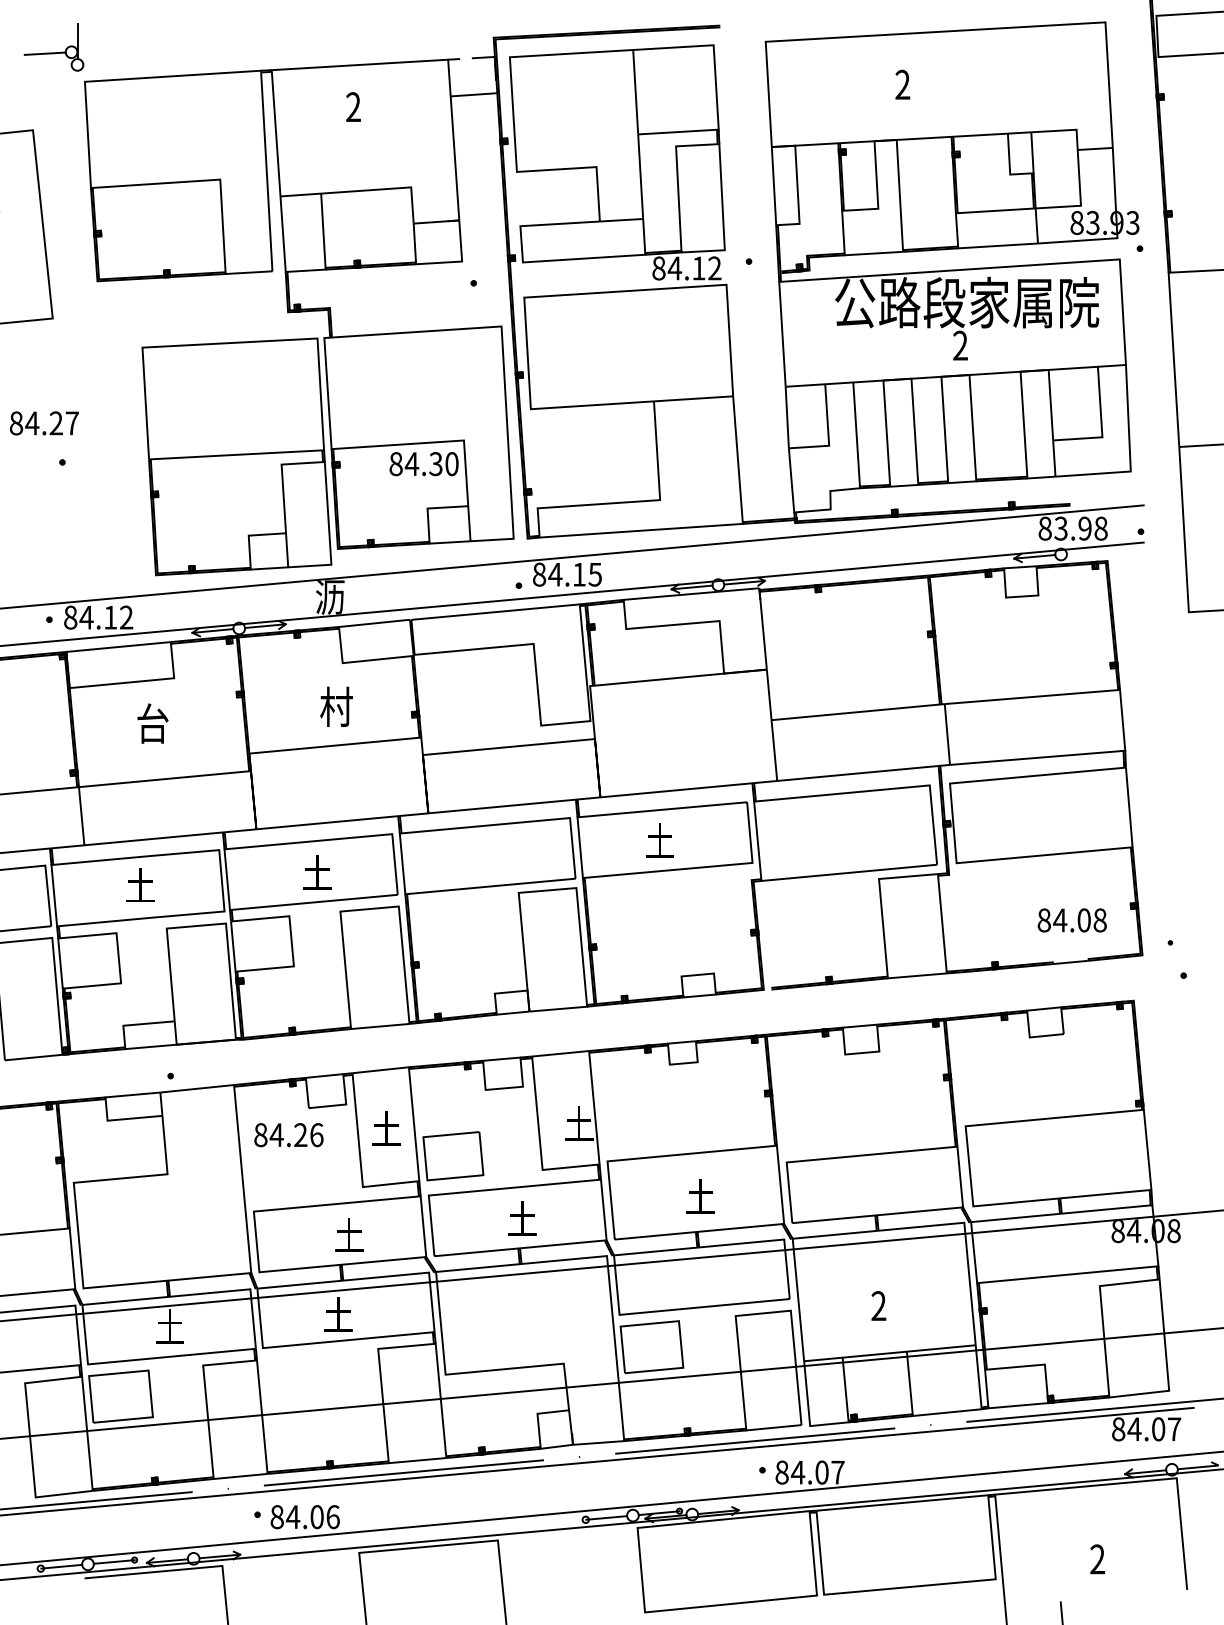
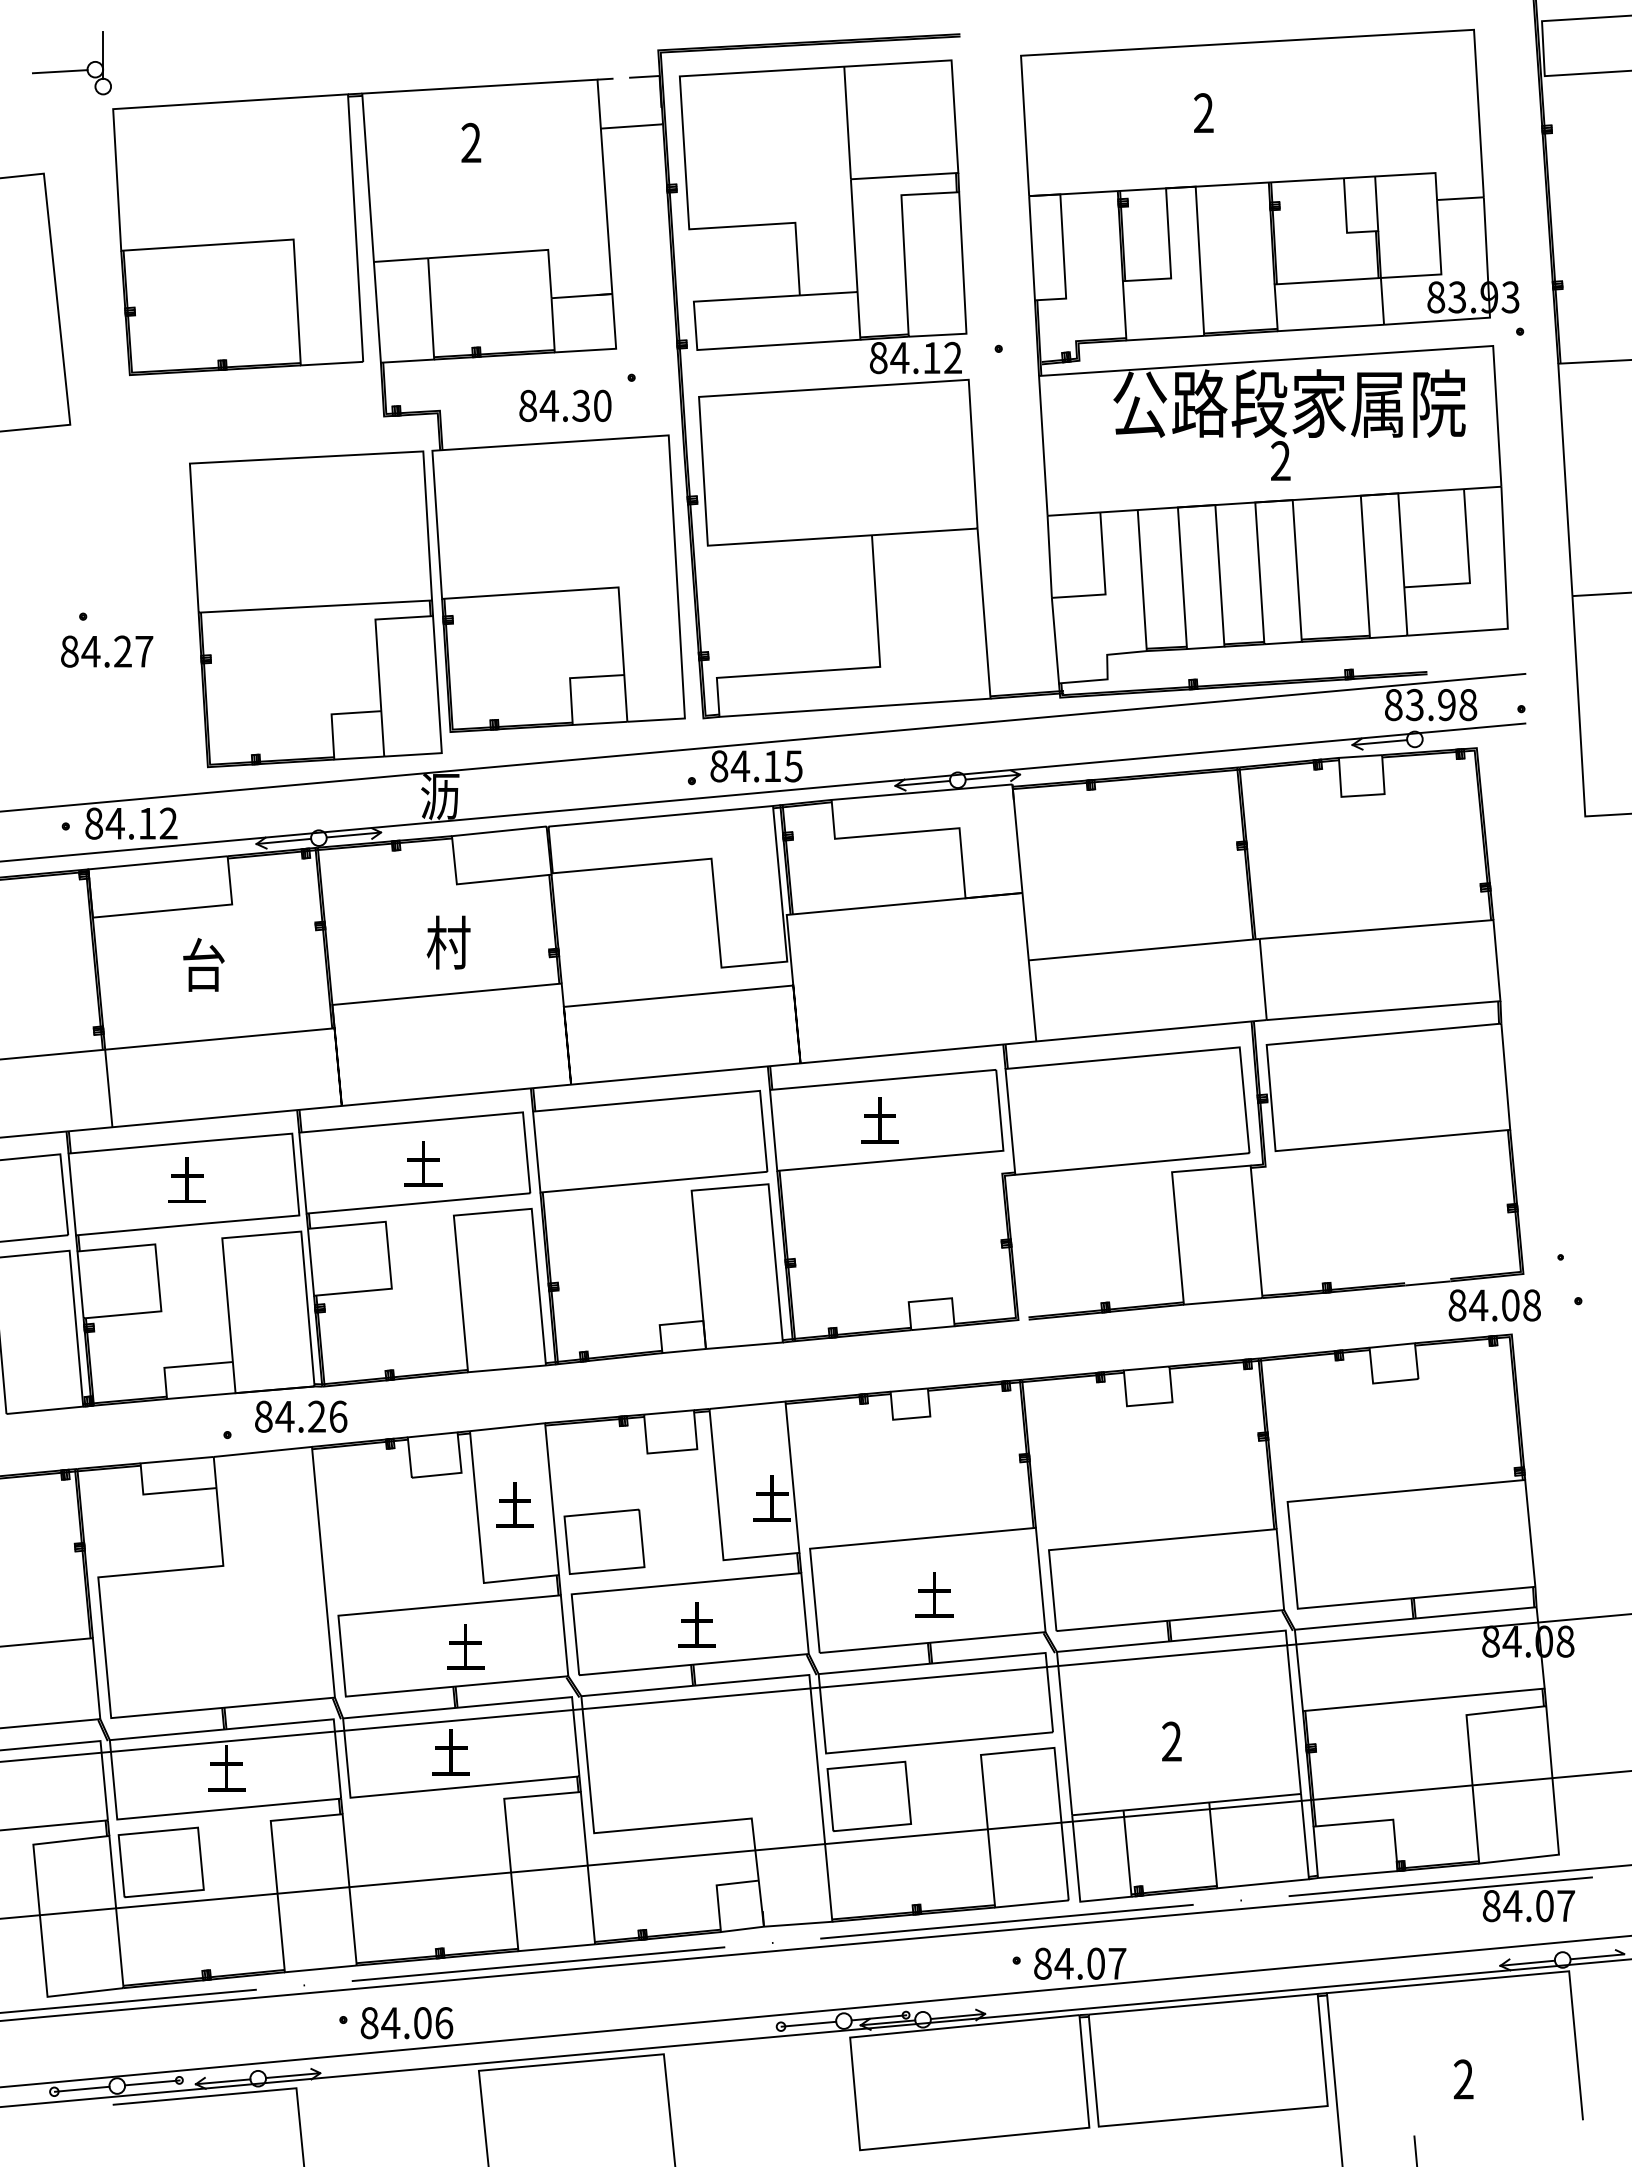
text: (44, 423) -> (107, 651), moved
text: (424, 463) -> (565, 405), moved
text: (1072, 920) -> (1494, 1305), moved
text: (289, 1134) -> (301, 1416), moved

